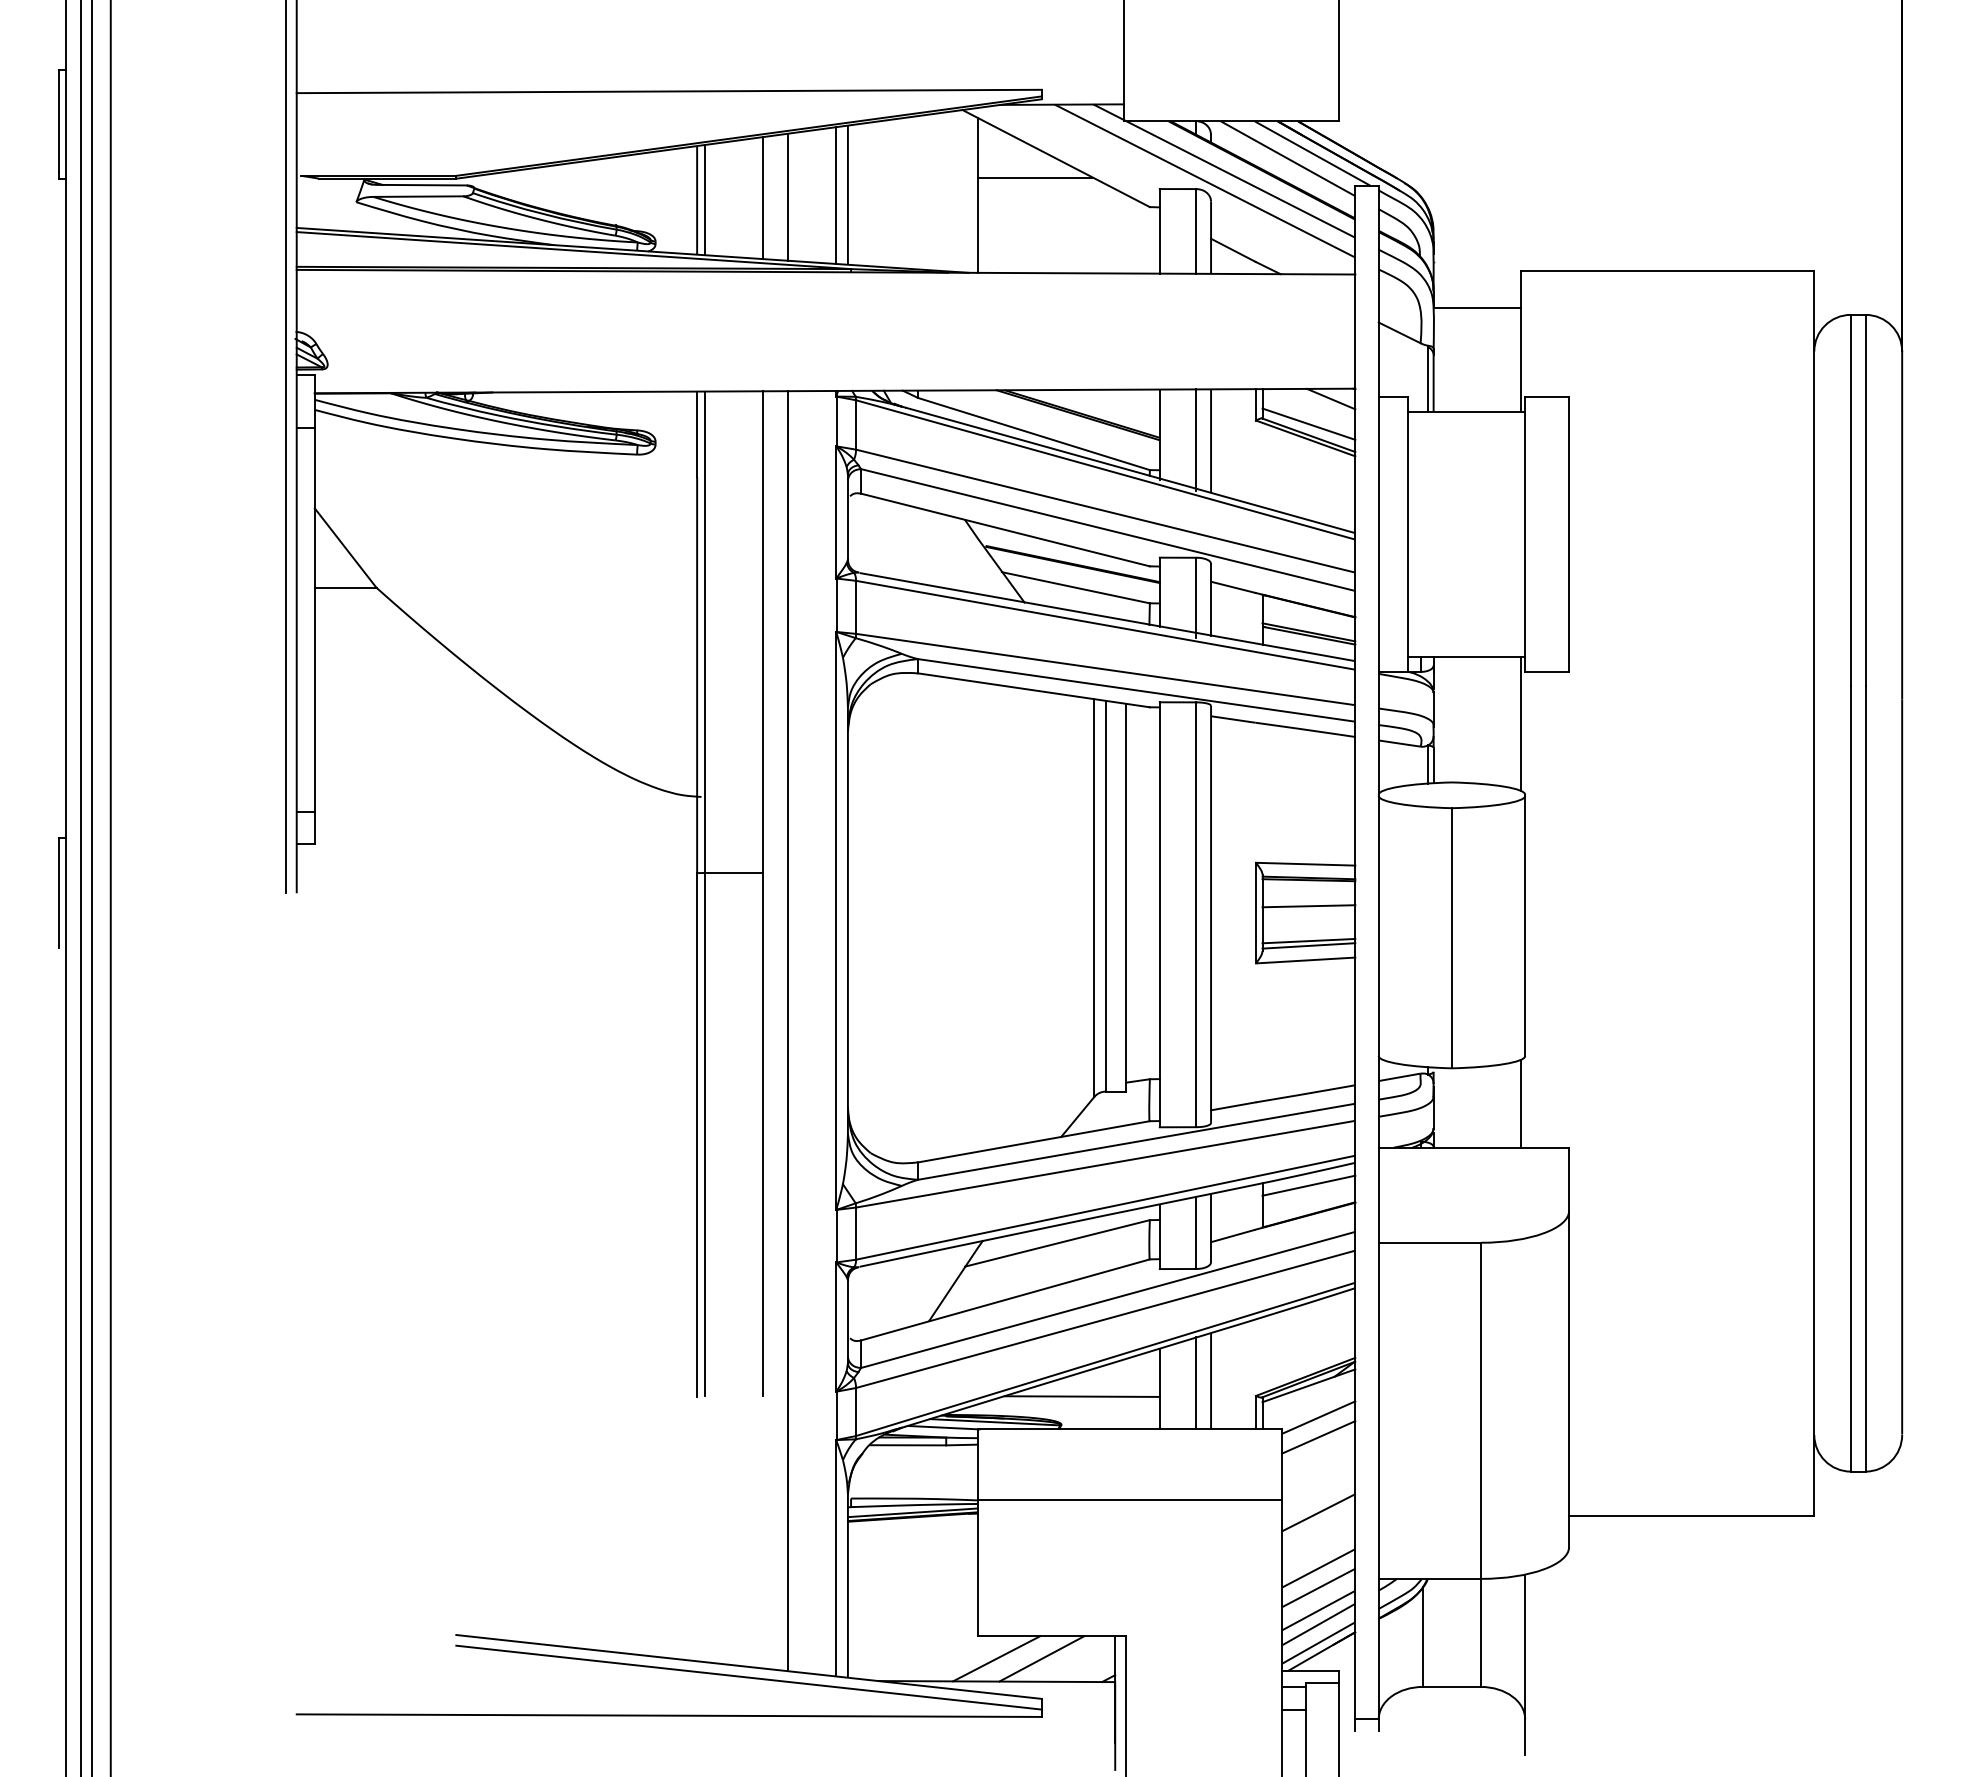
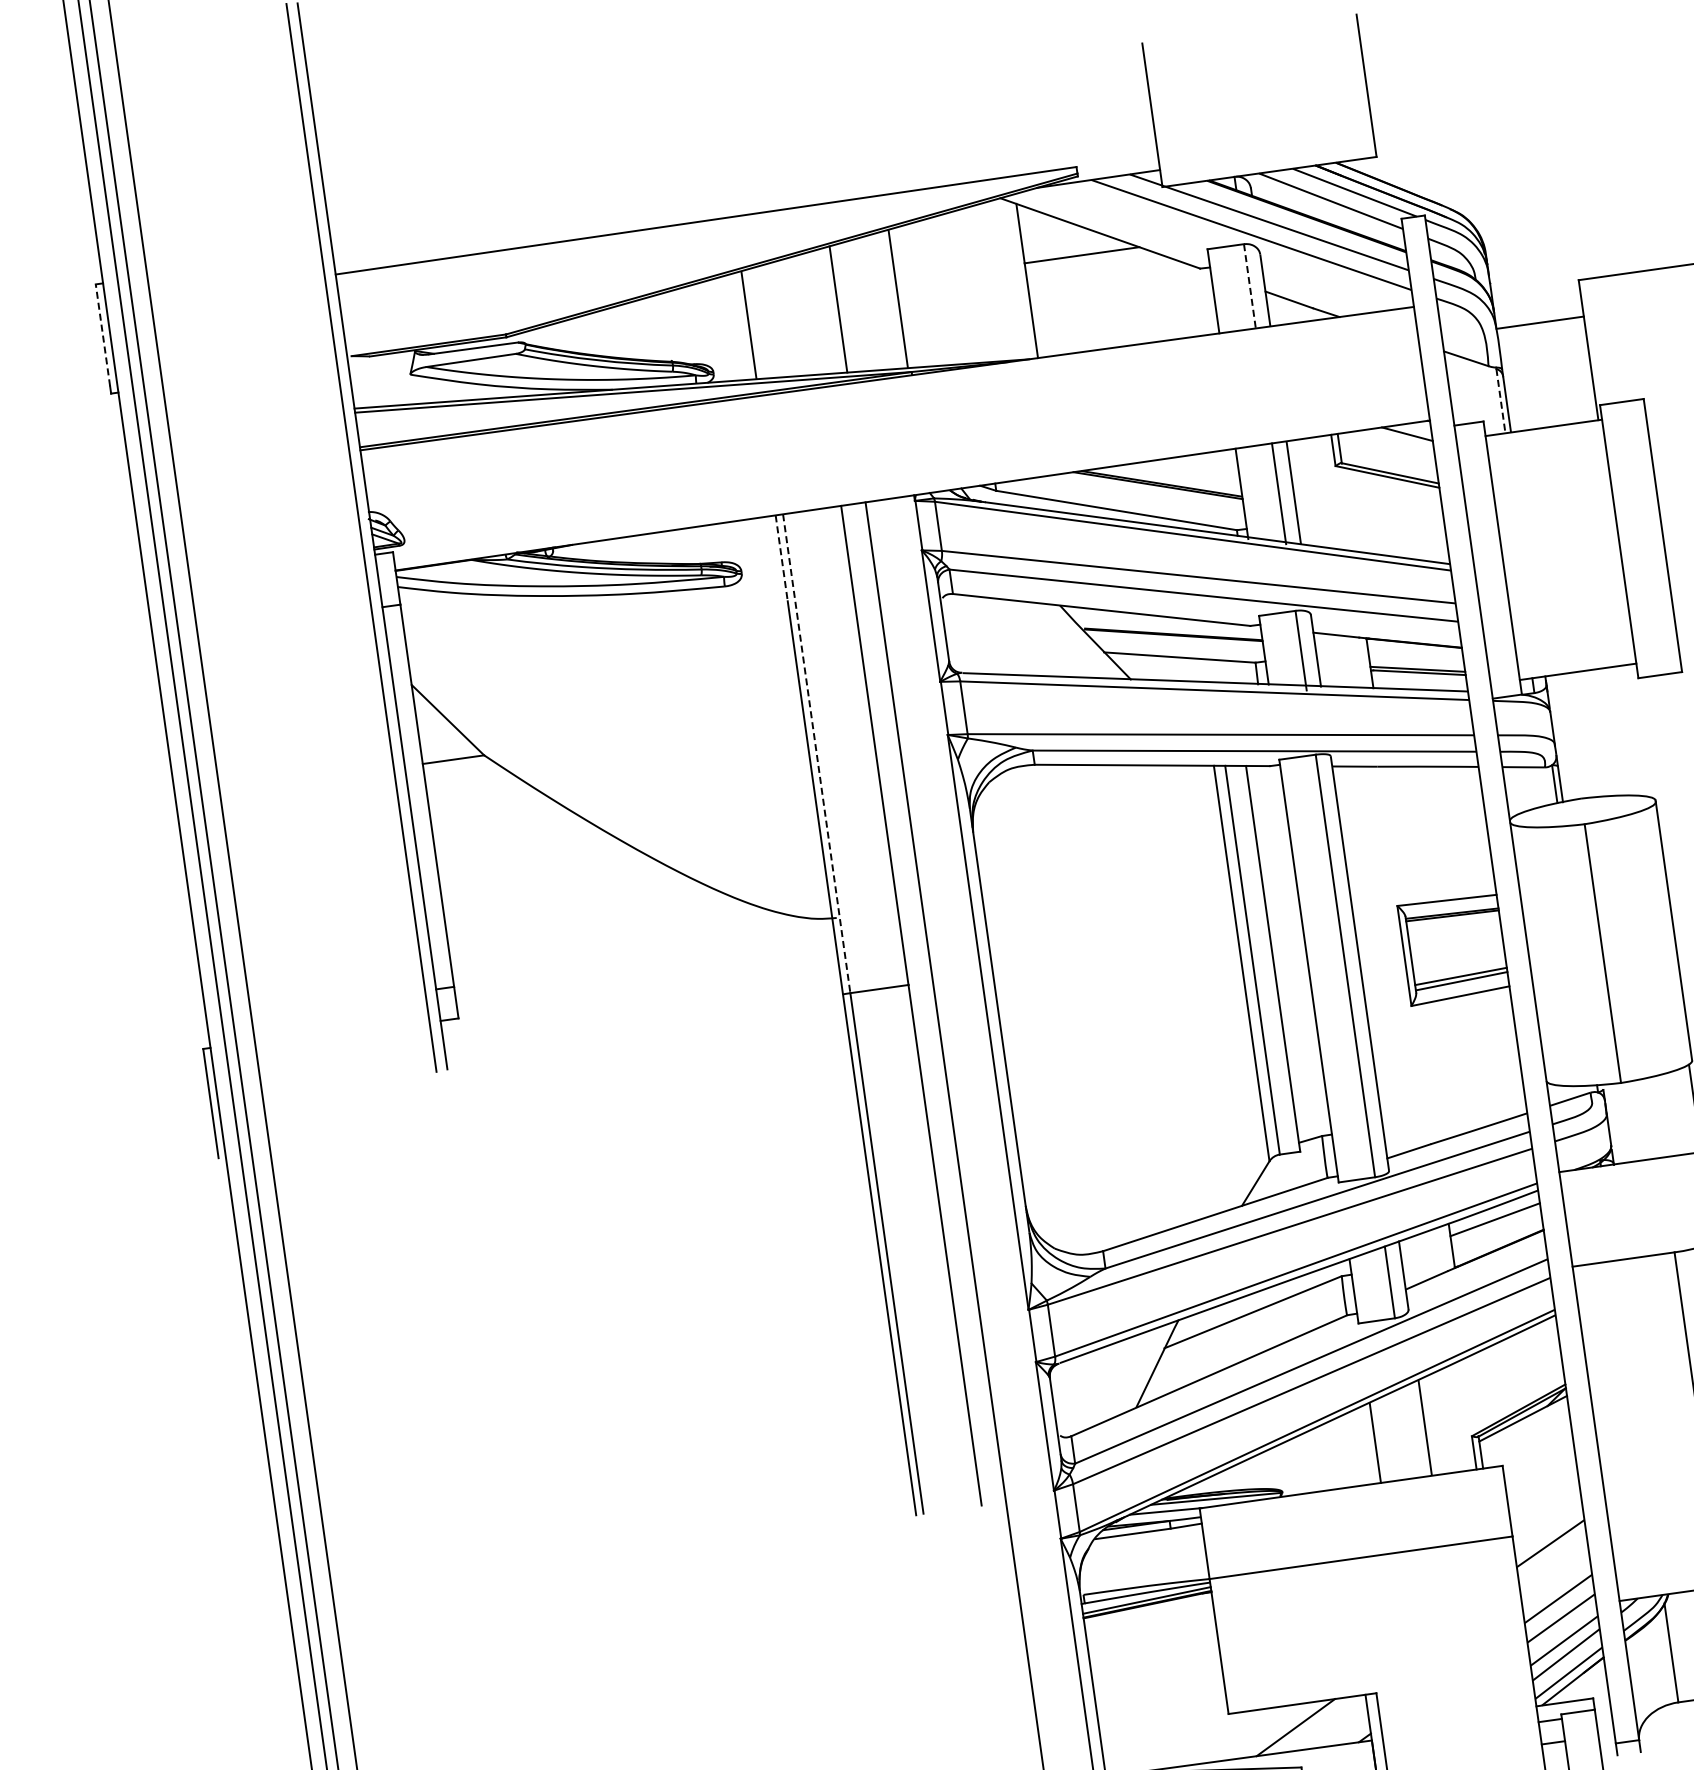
line: (58, 120) -> (102, 335), solid -> dashed
line: (836, 195) -> (886, 300), removed
line: (763, 198) -> (814, 314), removed
line: (704, 200) -> (756, 324), removed
line: (1196, 231) -> (1249, 286), solid -> dashed
line: (1428, 379) -> (1501, 401), solid -> dashed
line: (1308, 423) -> (1388, 461), removed
line: (697, 434) -> (782, 558), solid -> dashed
line: (704, 632) -> (816, 753), solid -> dashed
line: (1521, 724) -> (1642, 731), removed
line: (1308, 906) -> (1455, 942), removed
line: (1196, 1383) -> (1411, 1432), removed
line: (1081, 1396) -> (1298, 1461), removed
line: (1318, 1417) -> (1537, 1448), removed
line: (1318, 1437) -> (1539, 1468), removed
line: (996, 1658) -> (1250, 1733), removed

